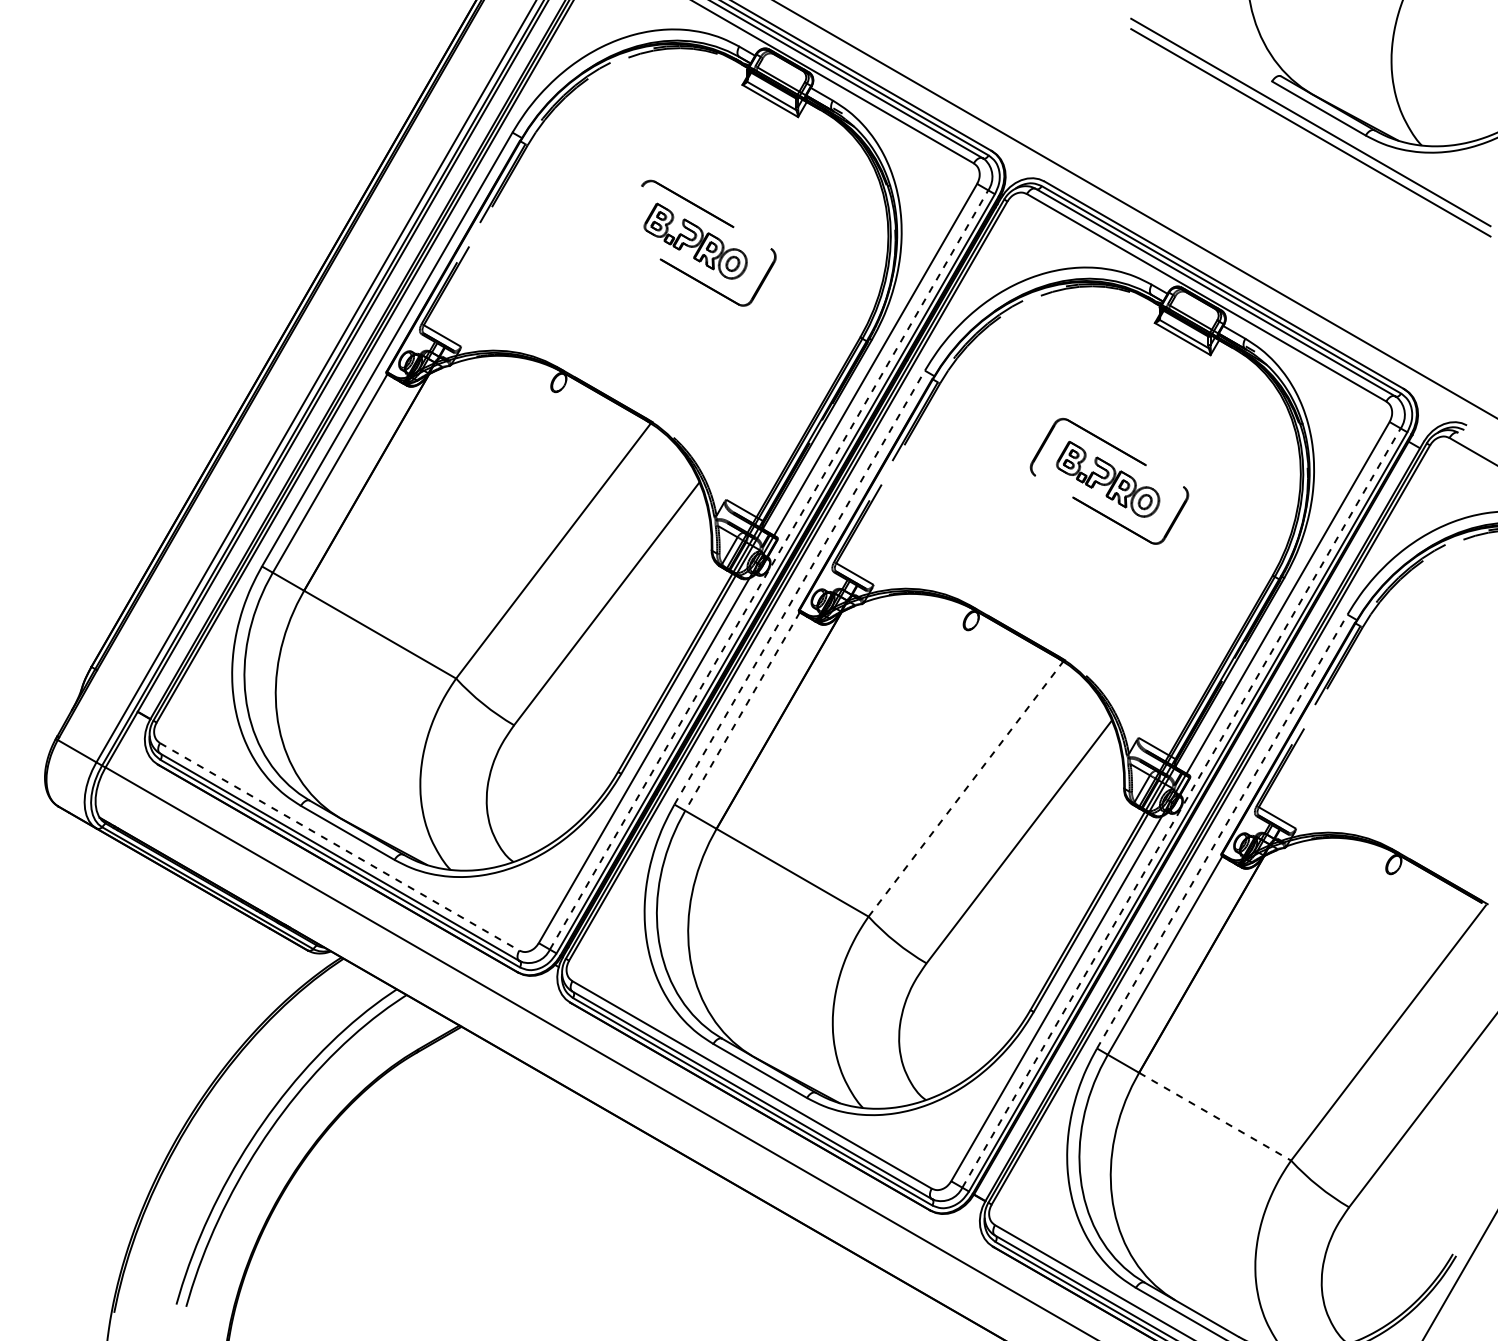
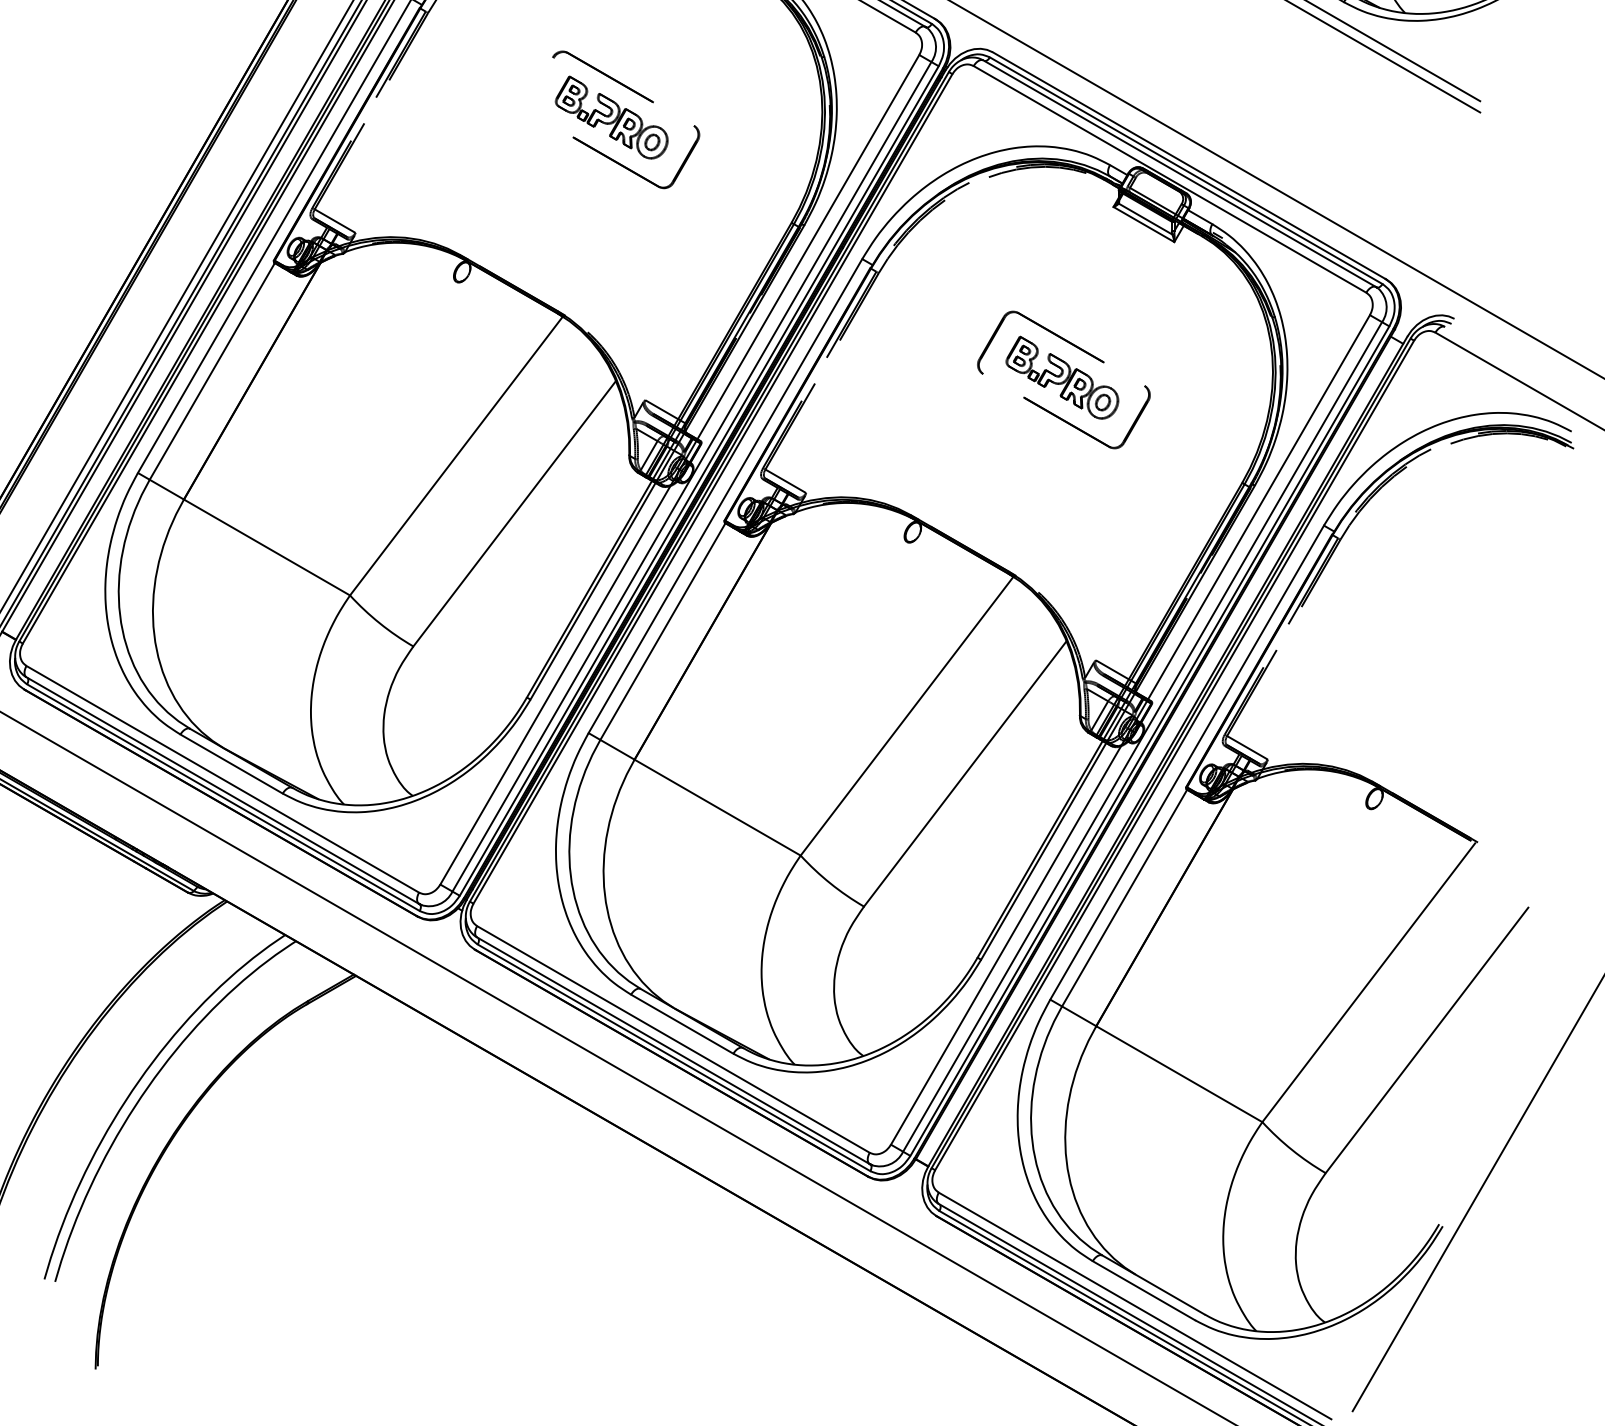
line: (769, 569) -> (692, 476), dashed -> solid
line: (799, 587) -> (725, 495), dashed -> solid
line: (742, 711) -> (662, 631), dashed -> solid
line: (965, 789) -> (906, 716), dashed -> solid
line: (1181, 807) -> (1142, 736), dashed -> solid
line: (1222, 831) -> (1187, 762), dashed -> solid
line: (340, 847) -> (223, 780), dashed -> solid
line: (1215, 1116) -> (1179, 1073), dashed -> solid

